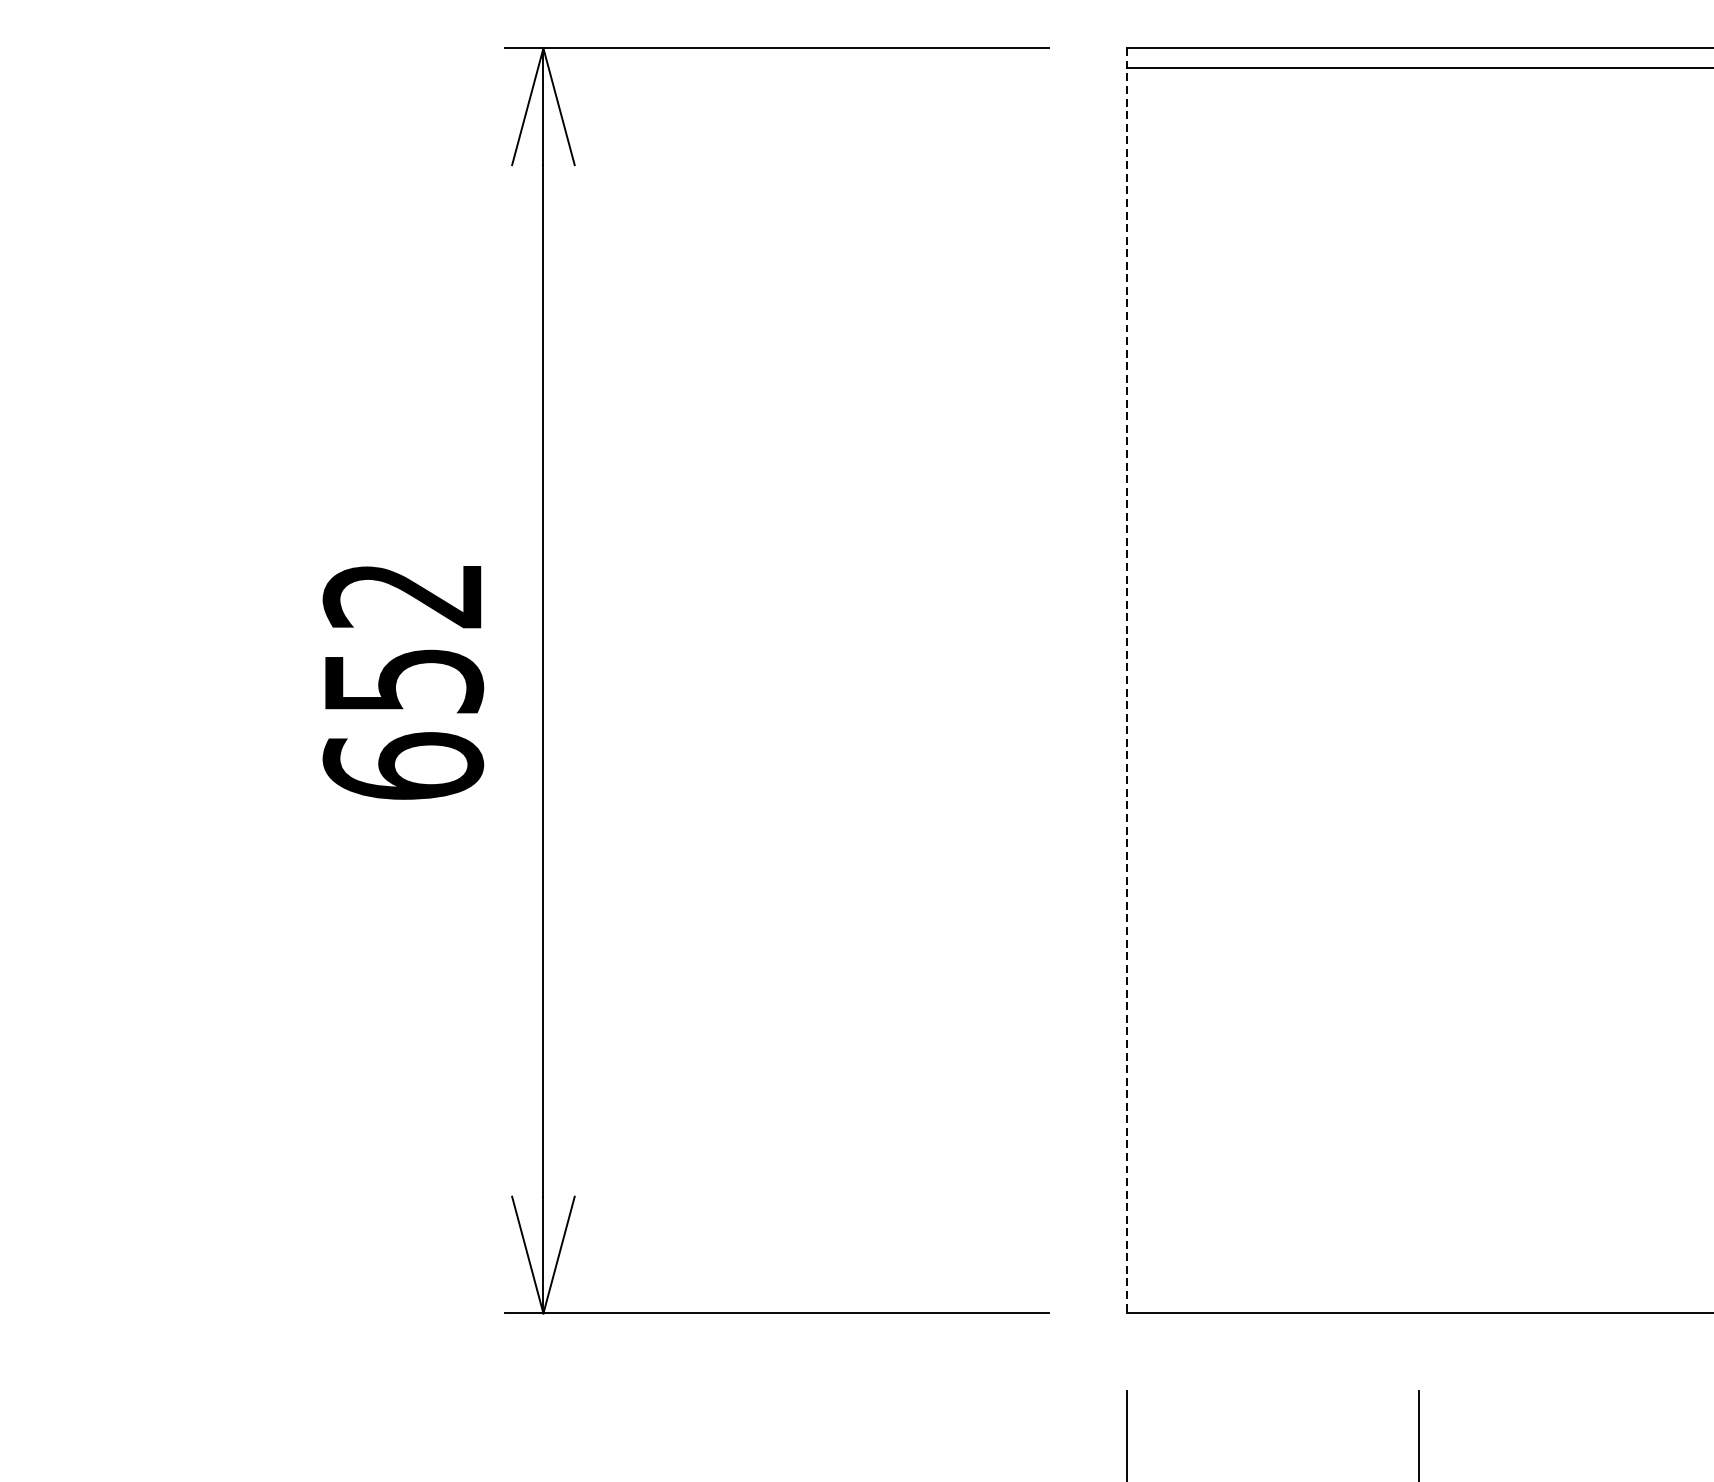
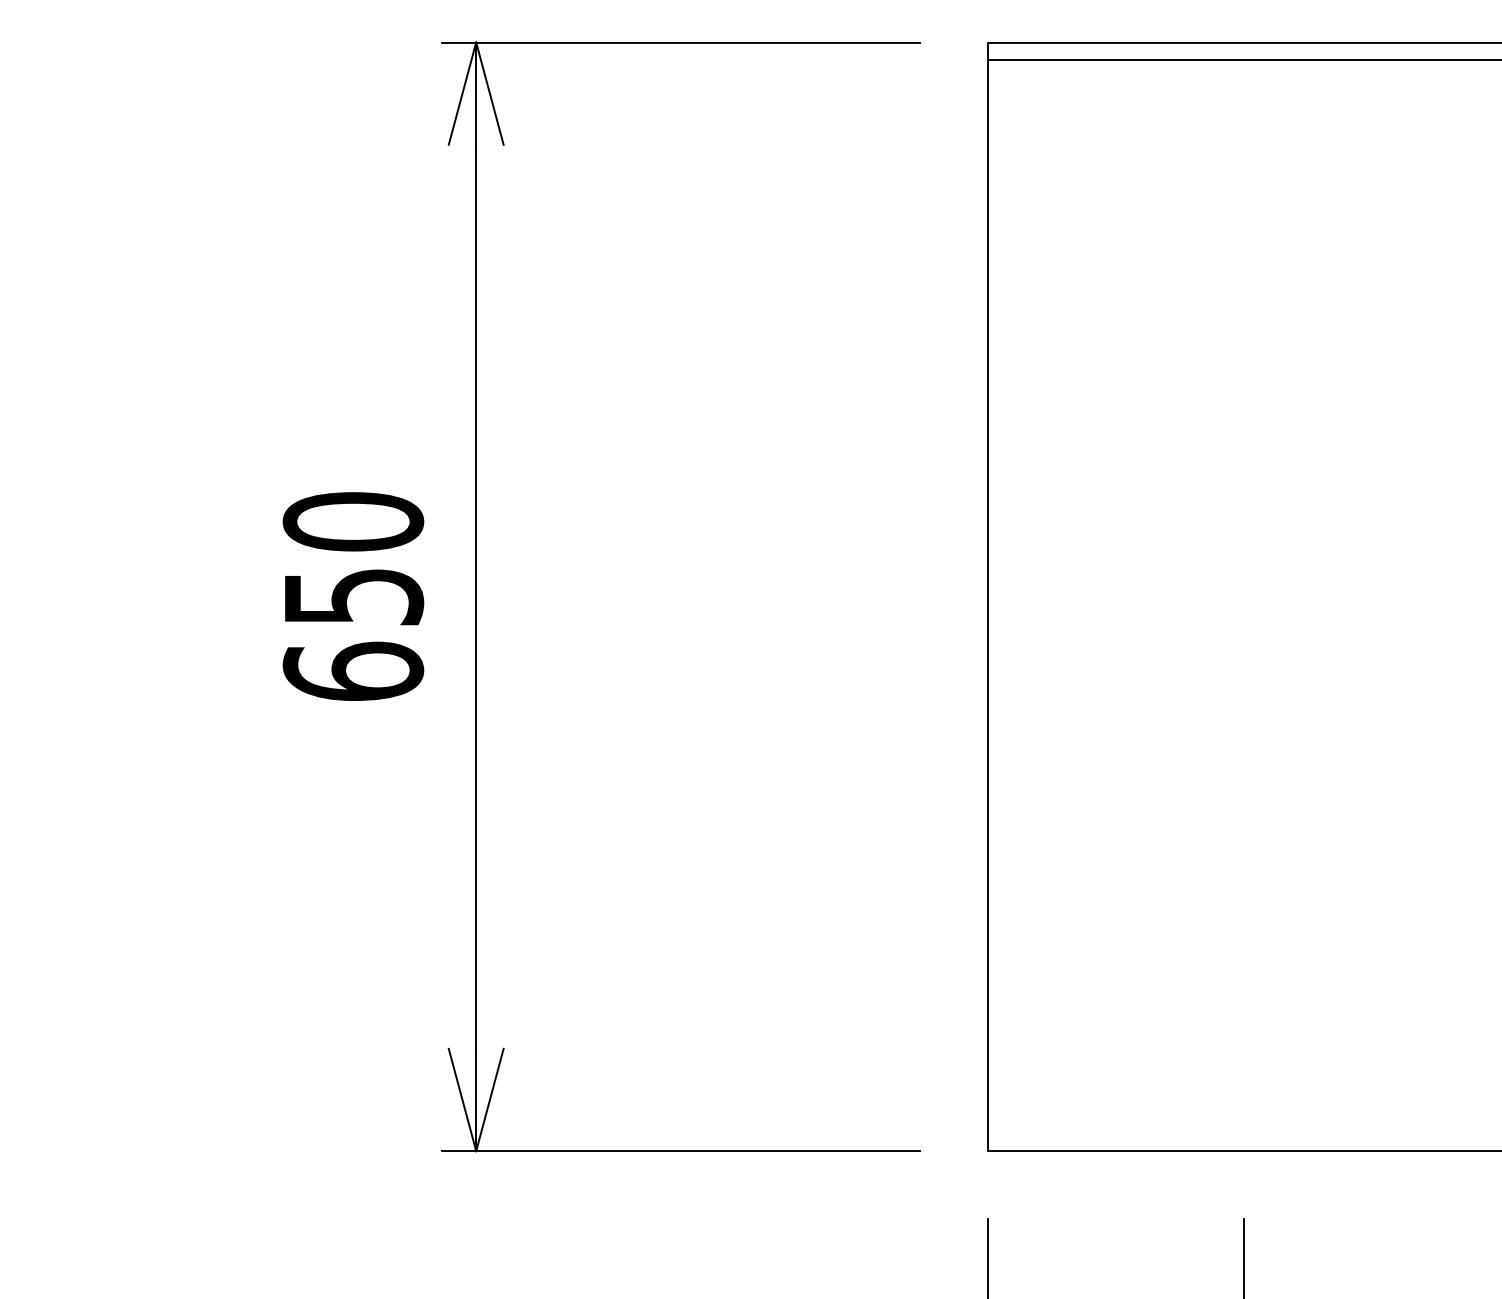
text: (403, 594) -> (353, 521), 652 -> 650
line: (1126, 681) -> (987, 597), dashed -> solid

